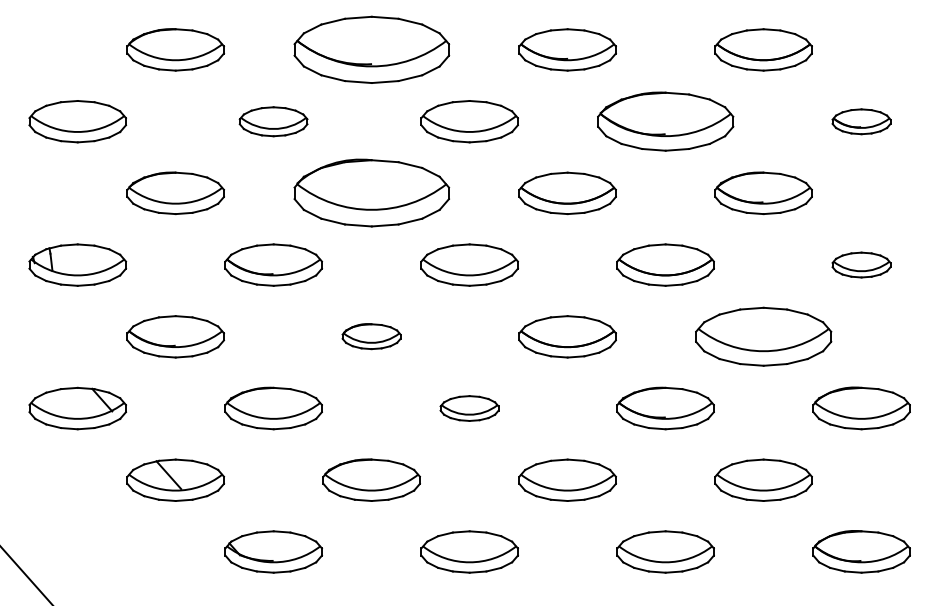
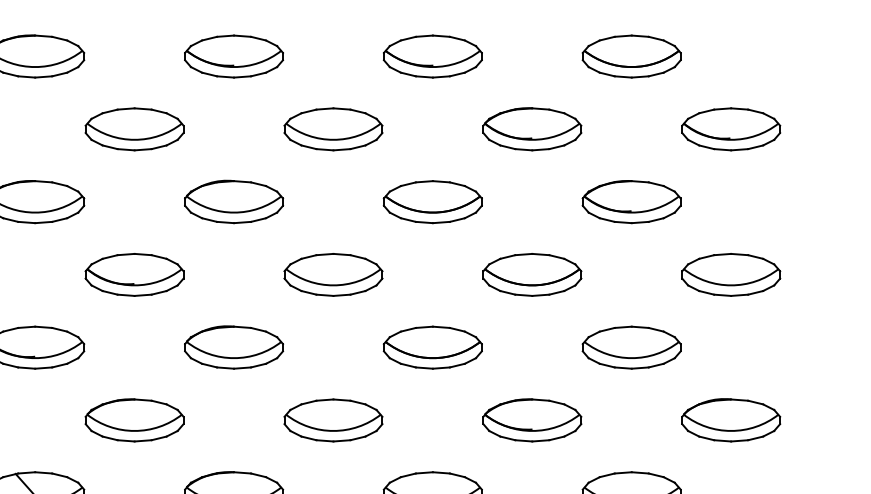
part: (371, 49) -> (233, 56), size x0.62
part: (273, 121) -> (134, 129), size x1.43
part: (665, 121) -> (532, 129), size x0.71
part: (861, 121) -> (731, 129), size x1.67
part: (371, 193) -> (233, 202), size x0.62
part: (861, 264) -> (731, 274), size x1.67
part: (371, 336) -> (233, 347), size x1.67
part: (763, 336) -> (631, 347), size x0.71
part: (469, 408) -> (333, 420), size x1.67

